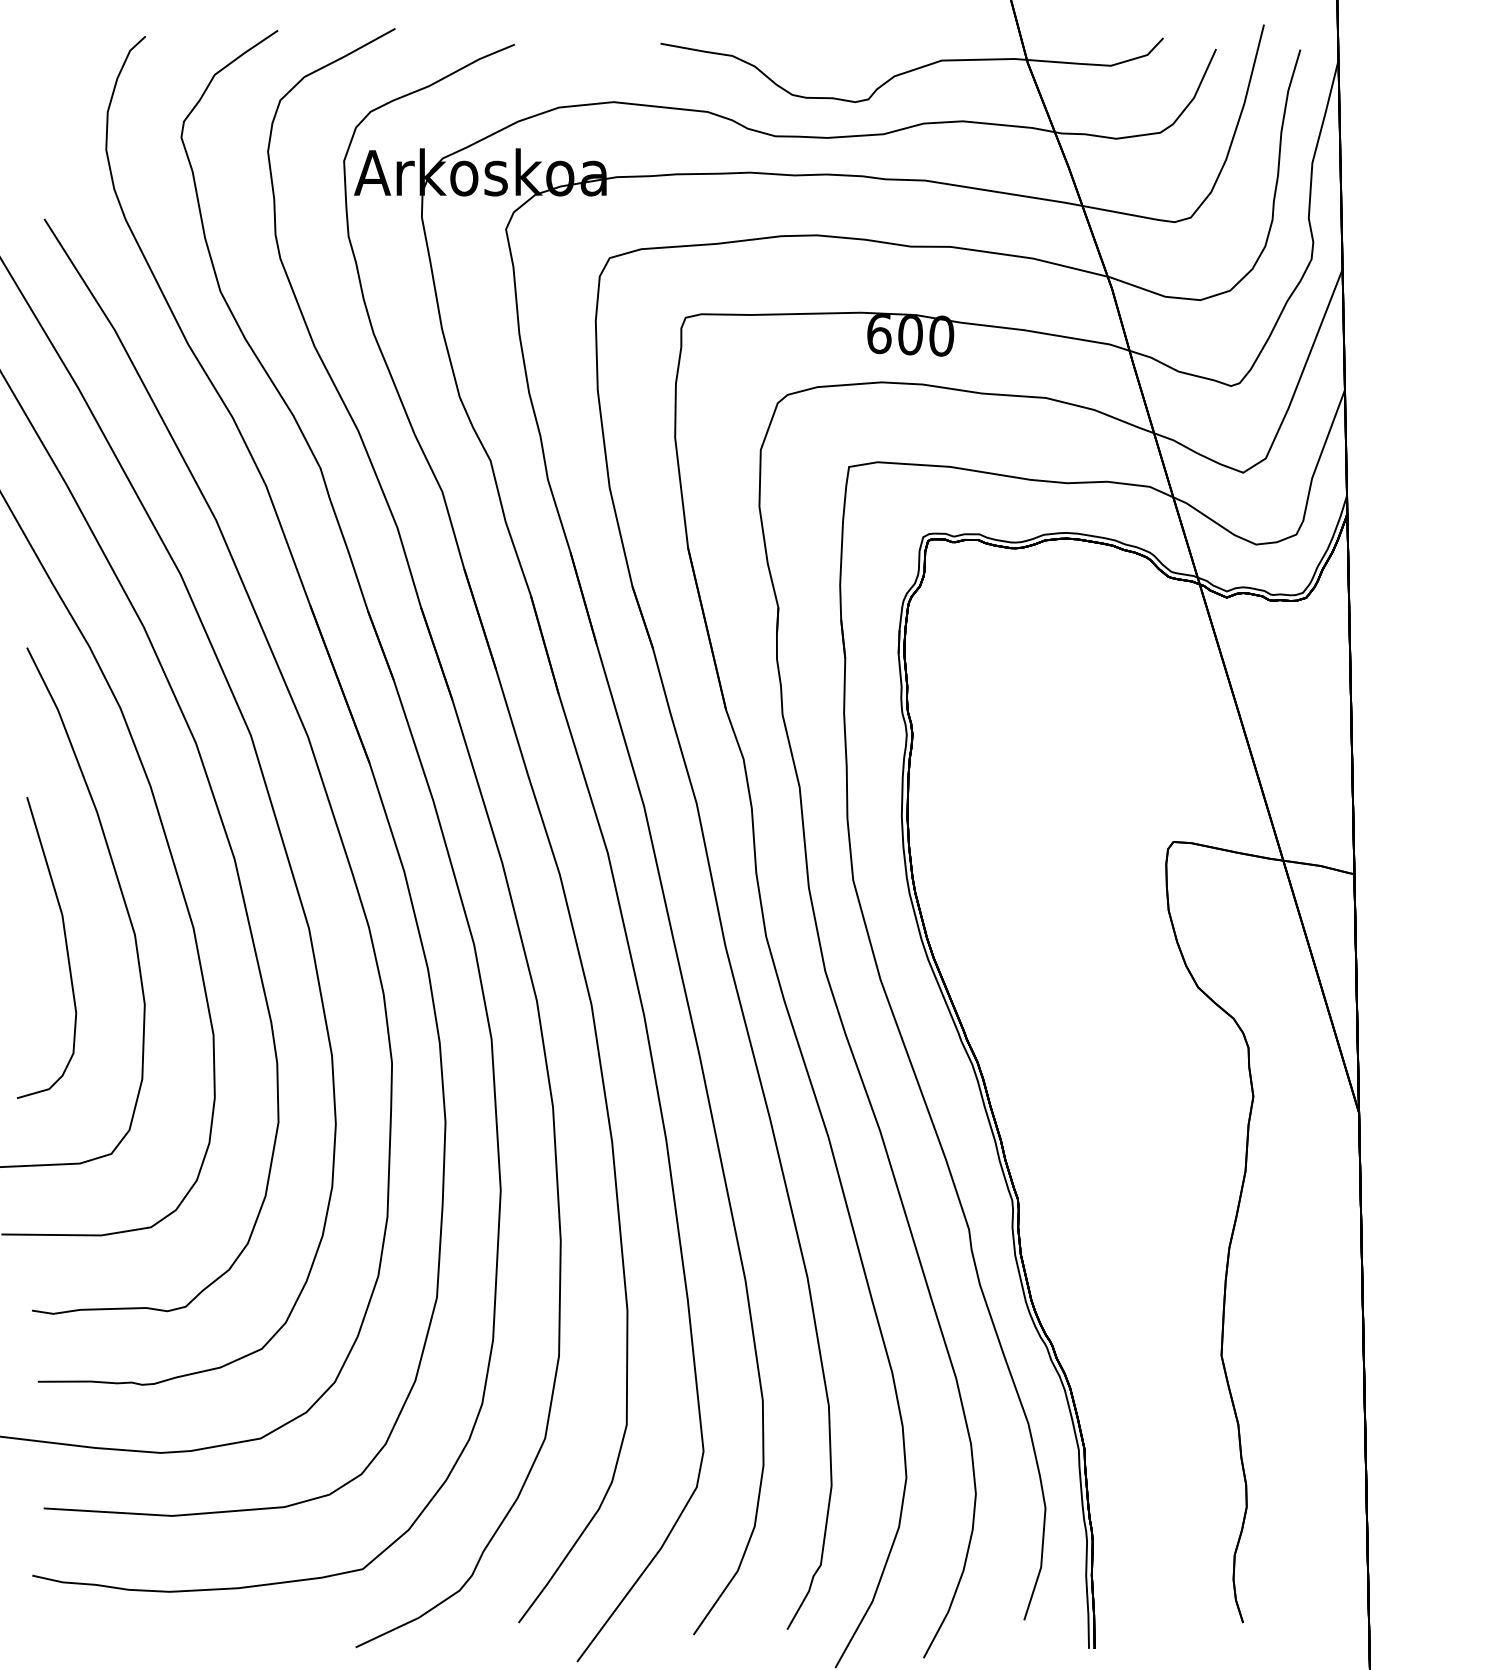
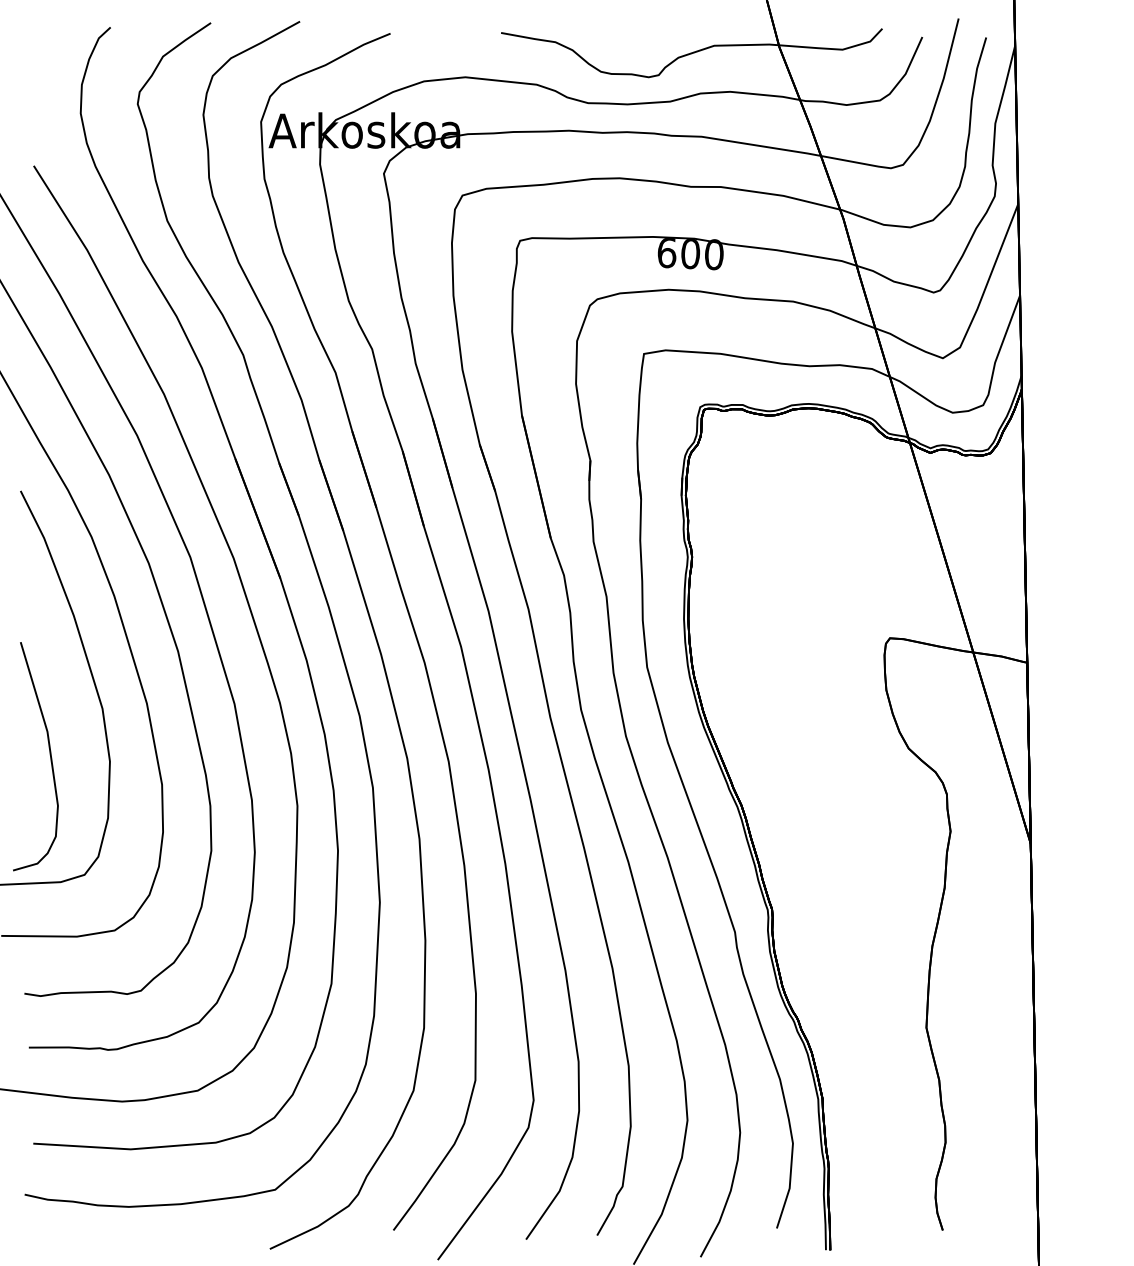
curve: (65, 946) -> (49, 755), moved

